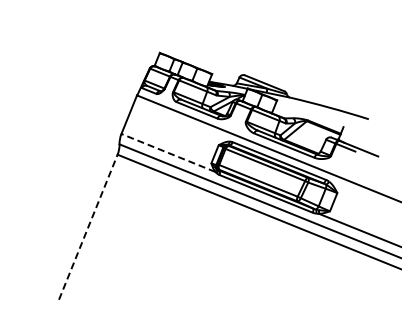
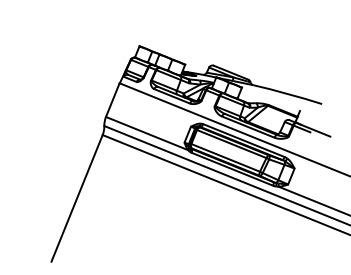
line: (168, 152) -> (147, 133), dashed -> solid
line: (88, 226) -> (77, 197), dashed -> solid

